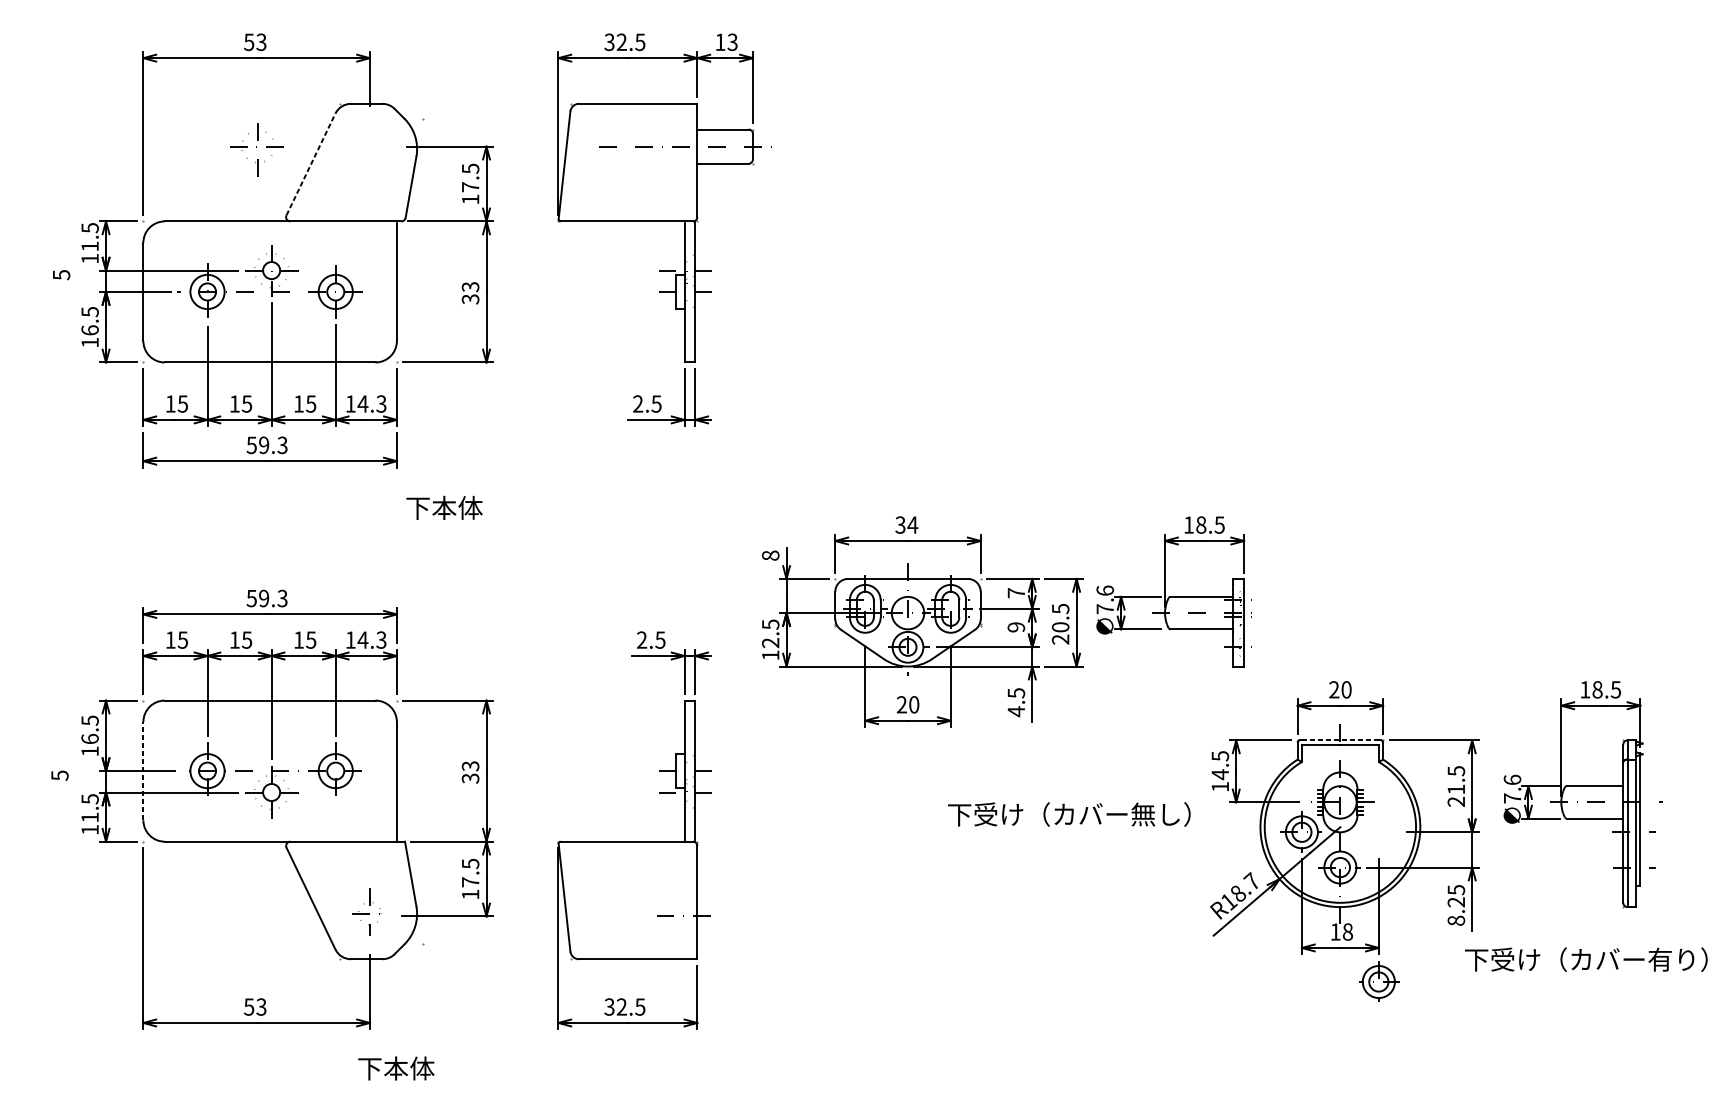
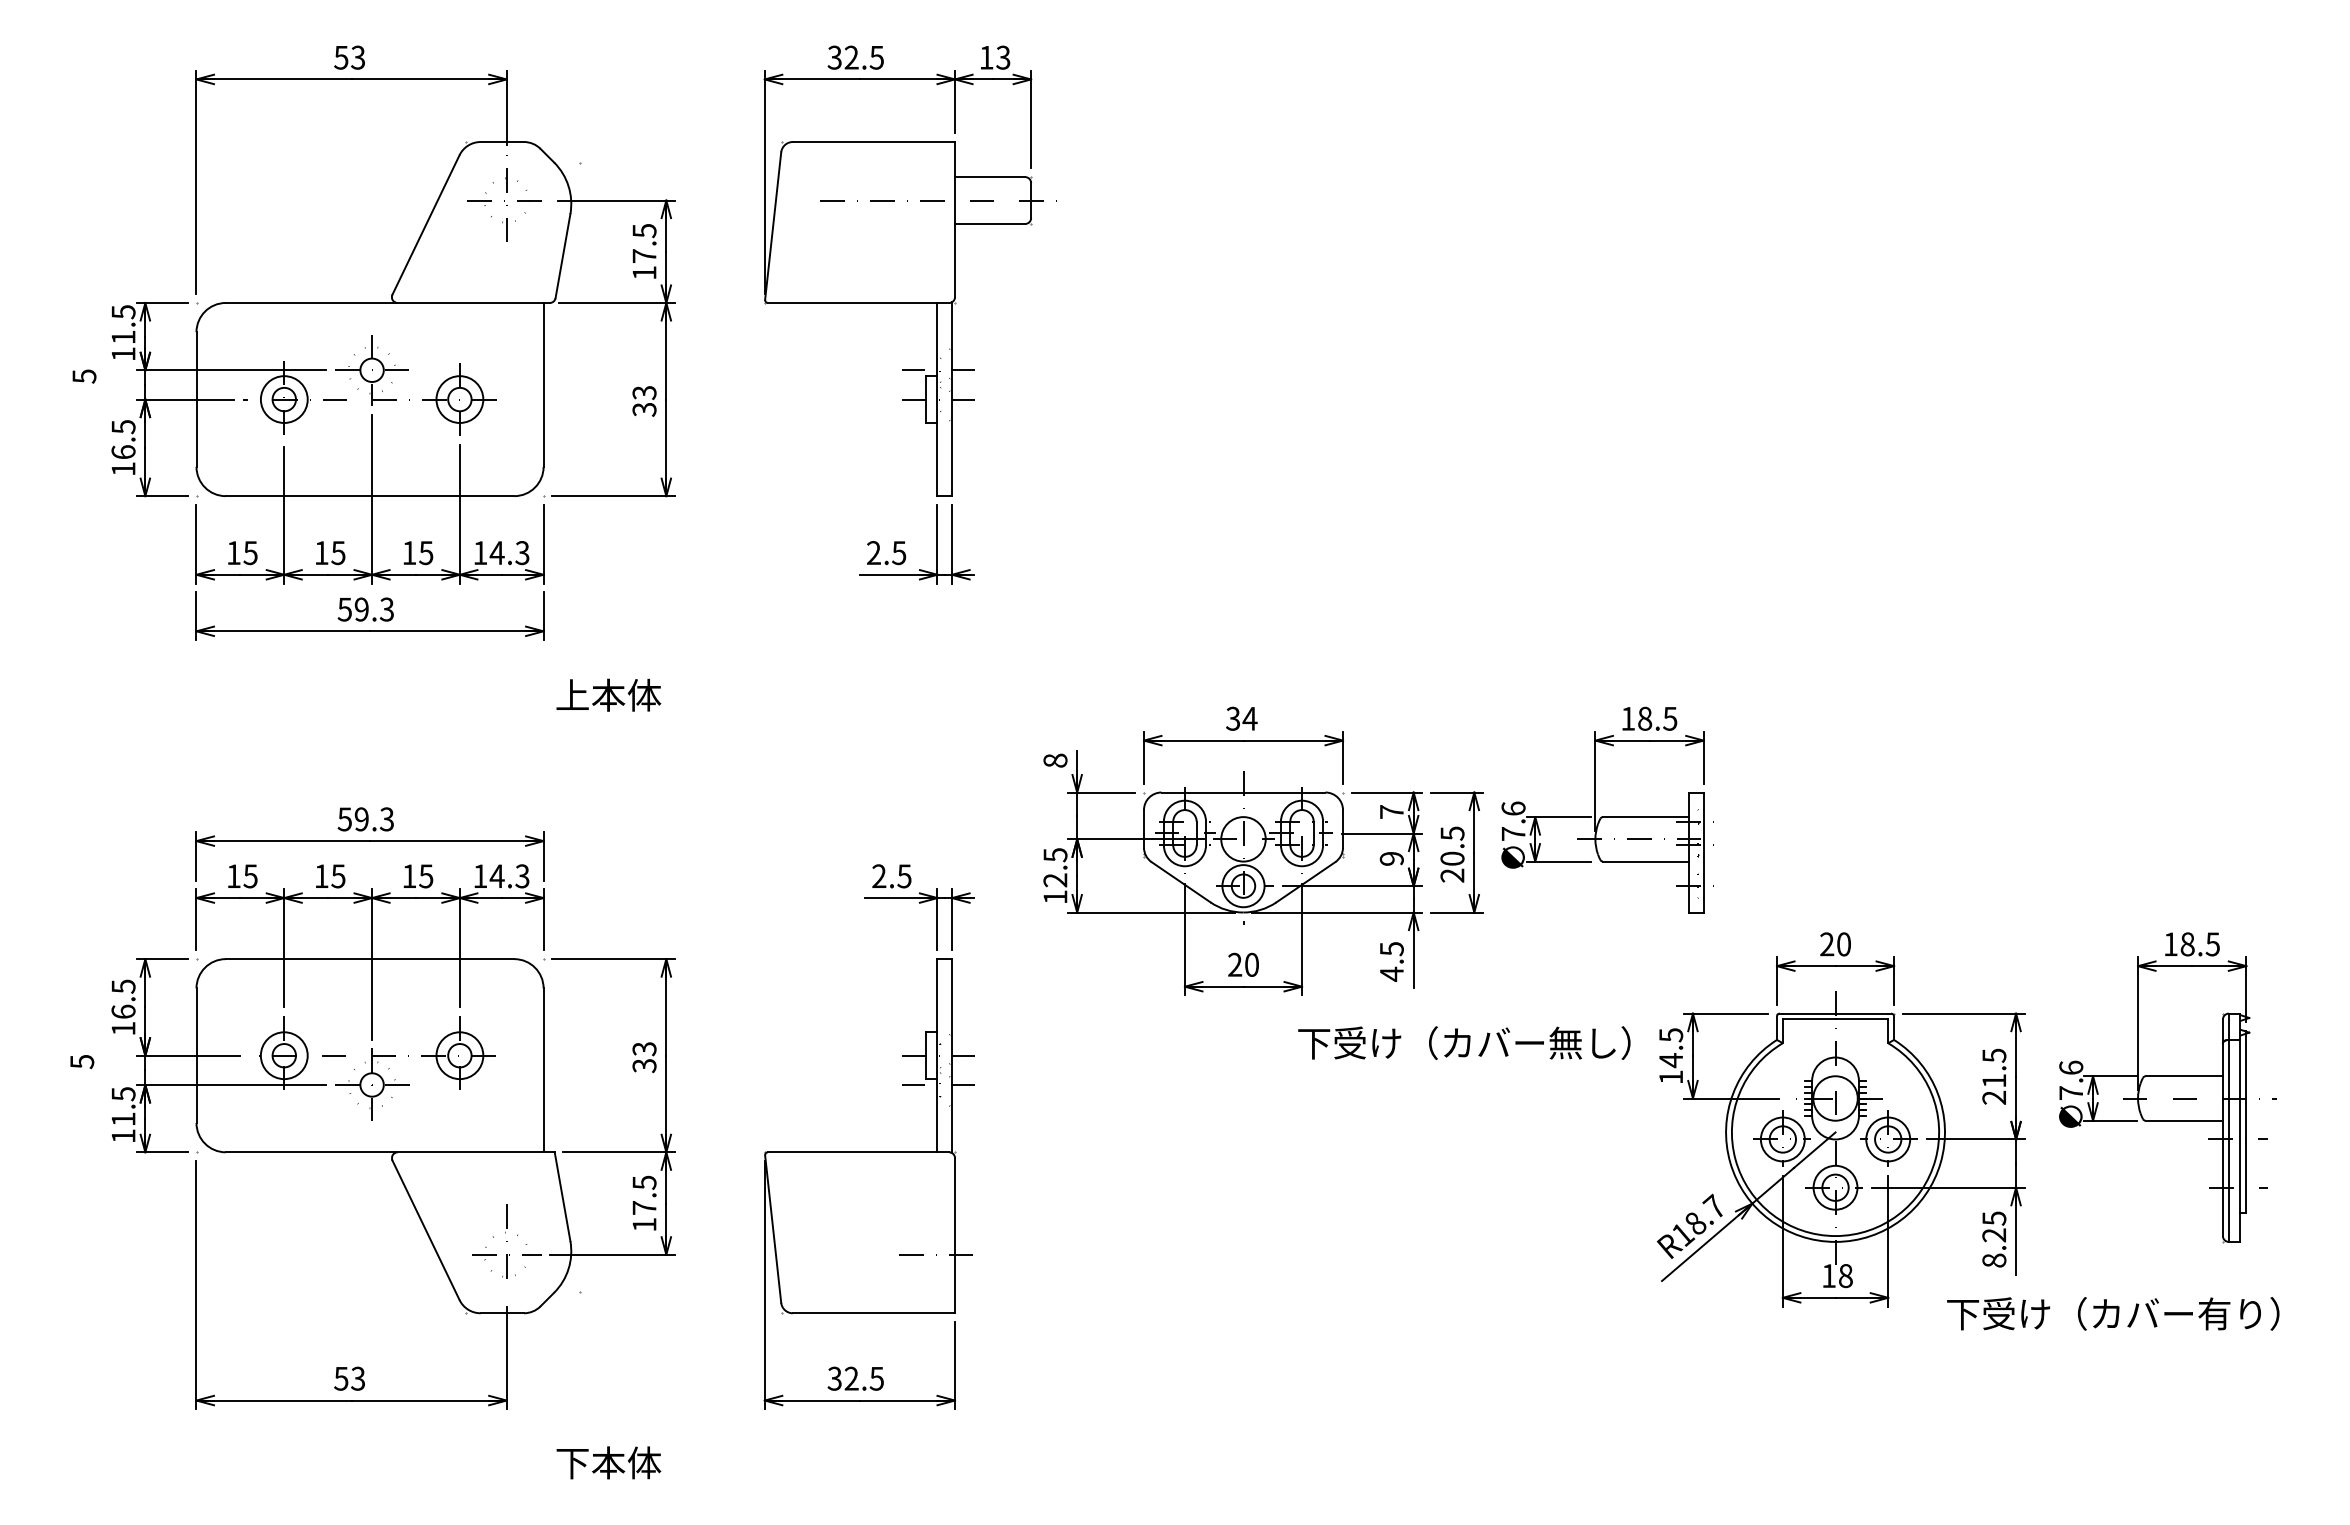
part: (256, 145) -> (504, 198), moved
line: (311, 164) -> (426, 224), dashed -> solid
text: (417, 508) -> (572, 695), 下本体 -> 上本体
line: (1340, 740) -> (1835, 1013), dashed -> solid
line: (143, 770) -> (196, 1055), dashed -> solid
text: (1069, 814) -> (1464, 1042), moved
part: (369, 906) -> (506, 1241), size x1.43
text: (1586, 959) -> (2113, 1313), moved
part: (1379, 981) -> (1888, 1138), moved
text: (396, 1068) -> (608, 1462), moved

